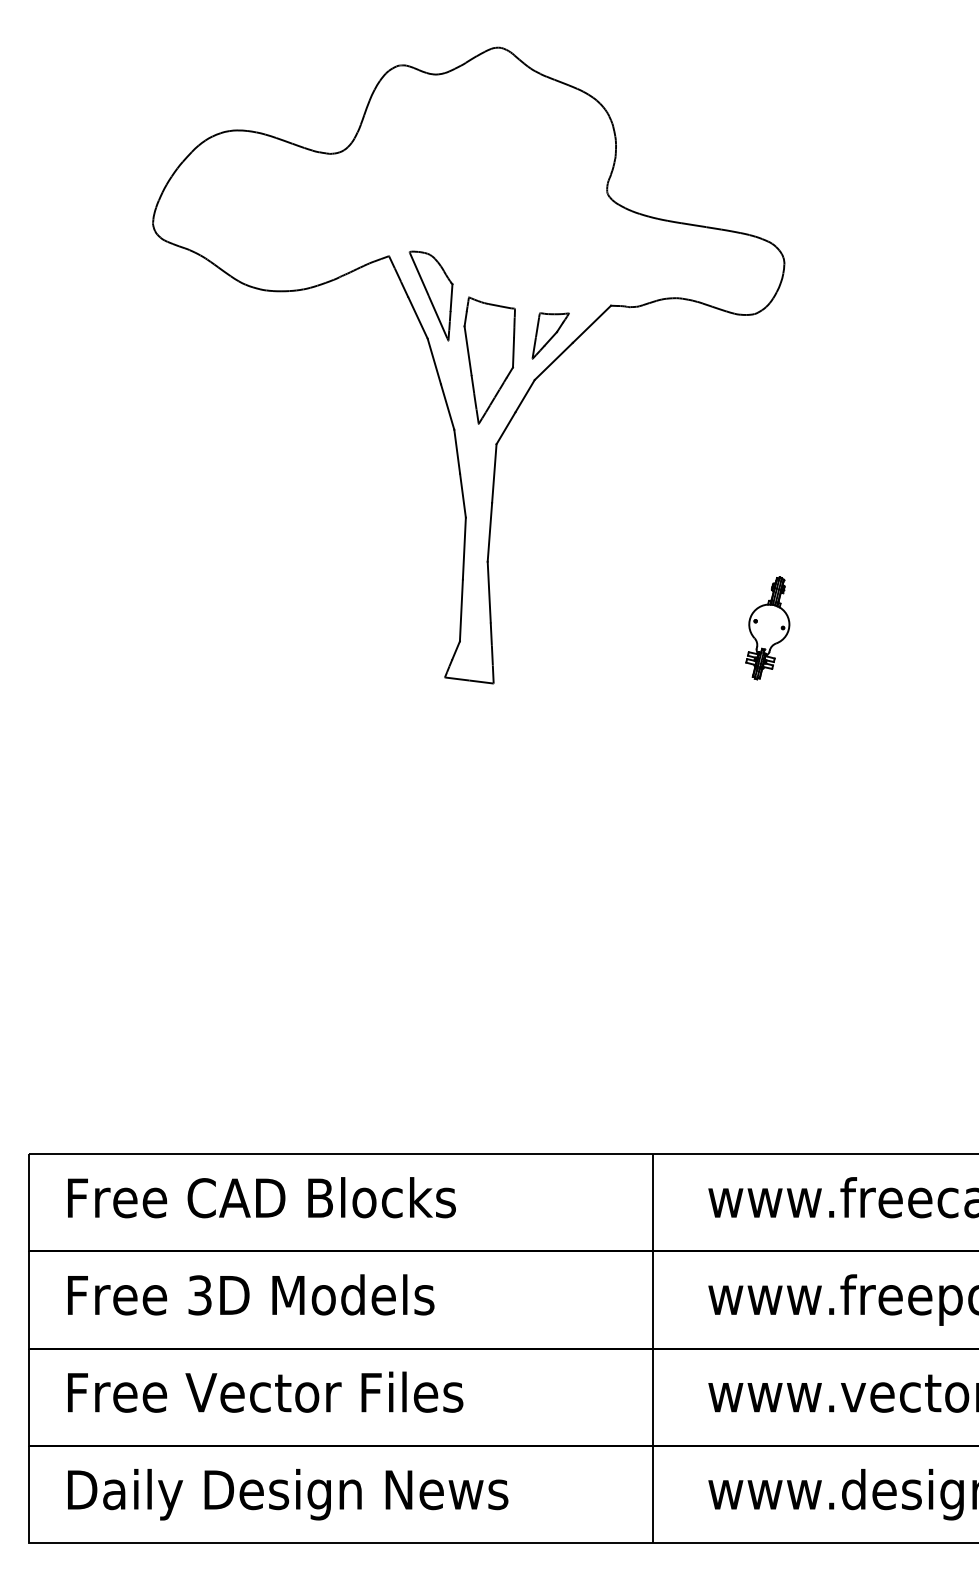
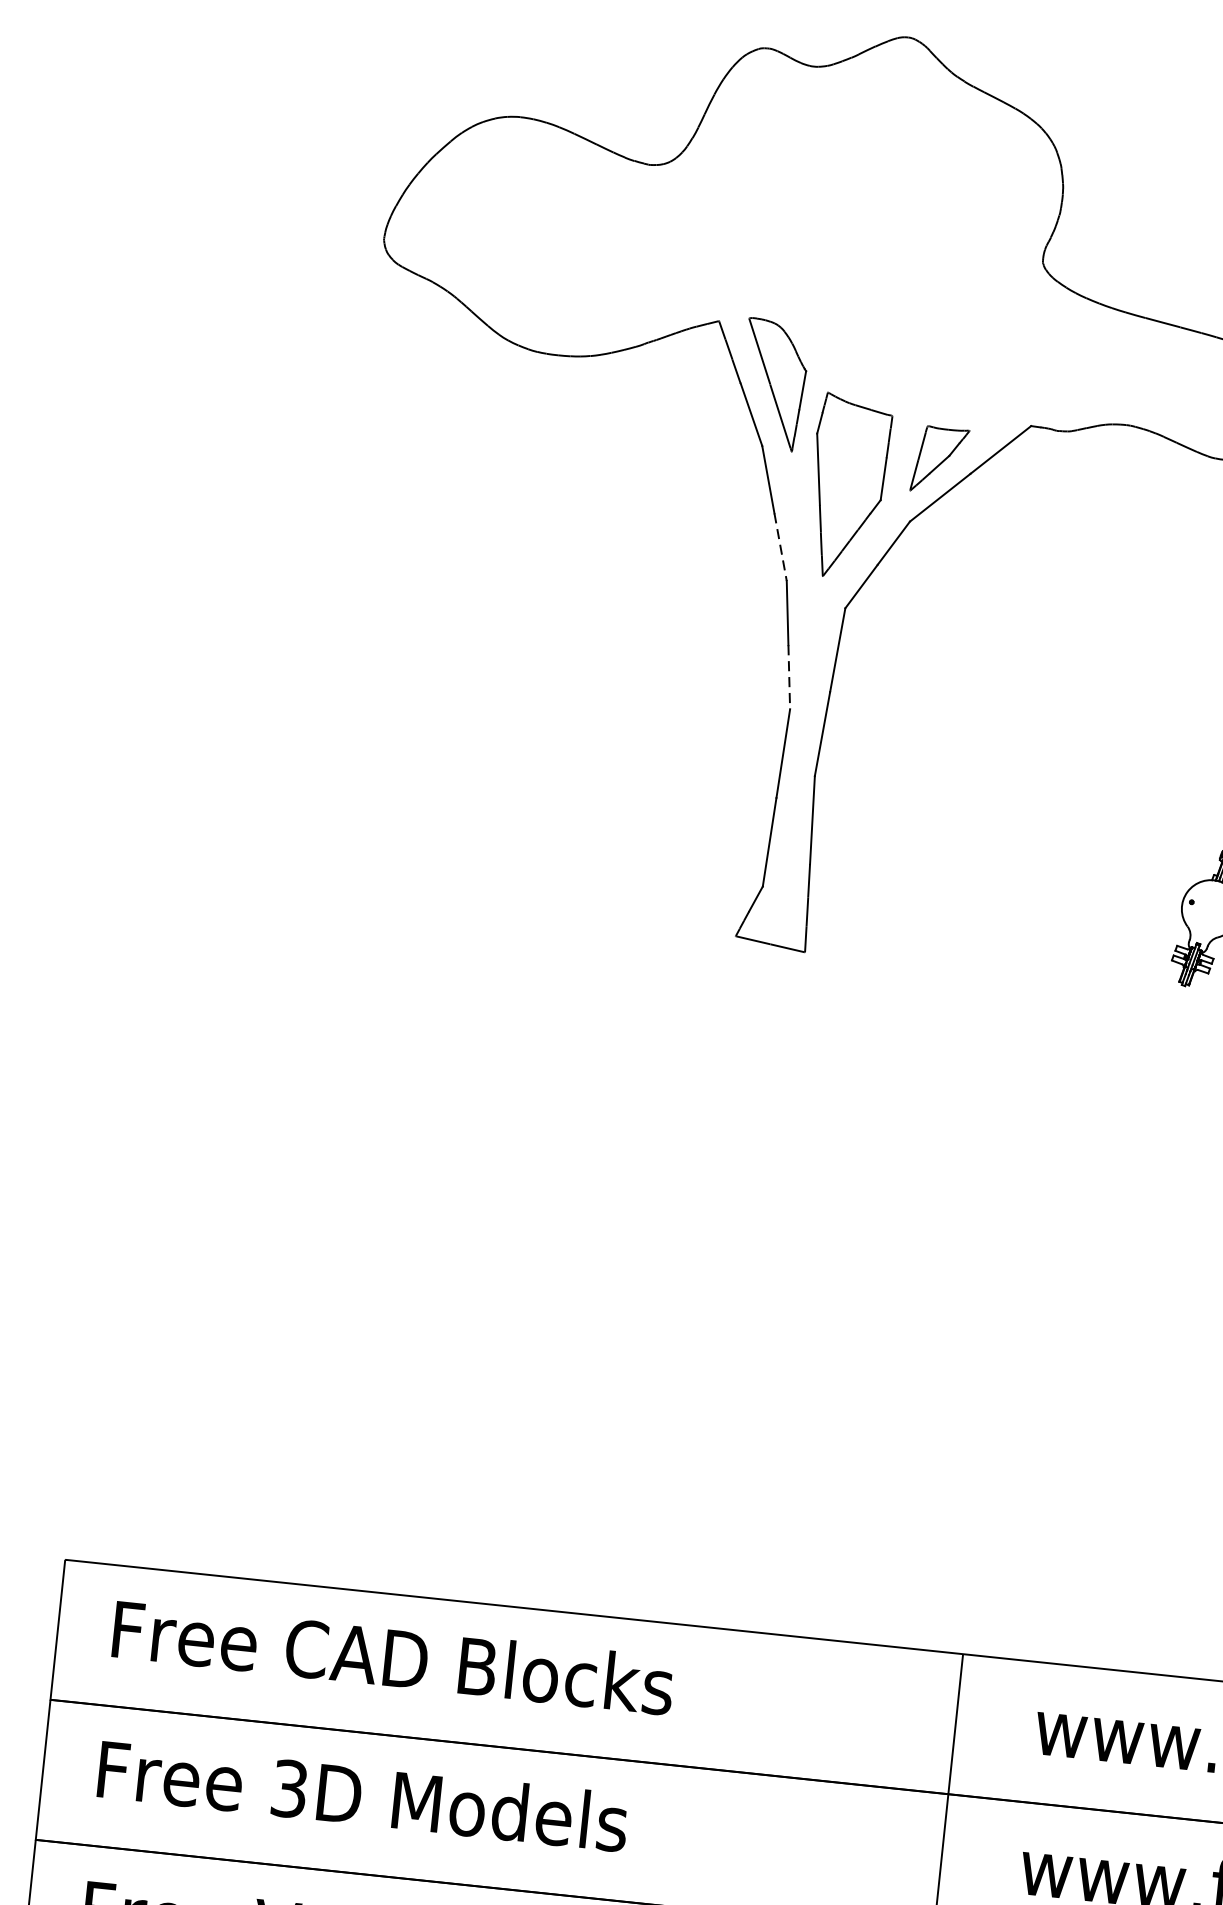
line: (447, 407) -> (780, 547), solid -> dashed
line: (463, 496) -> (789, 678), solid -> dashed

